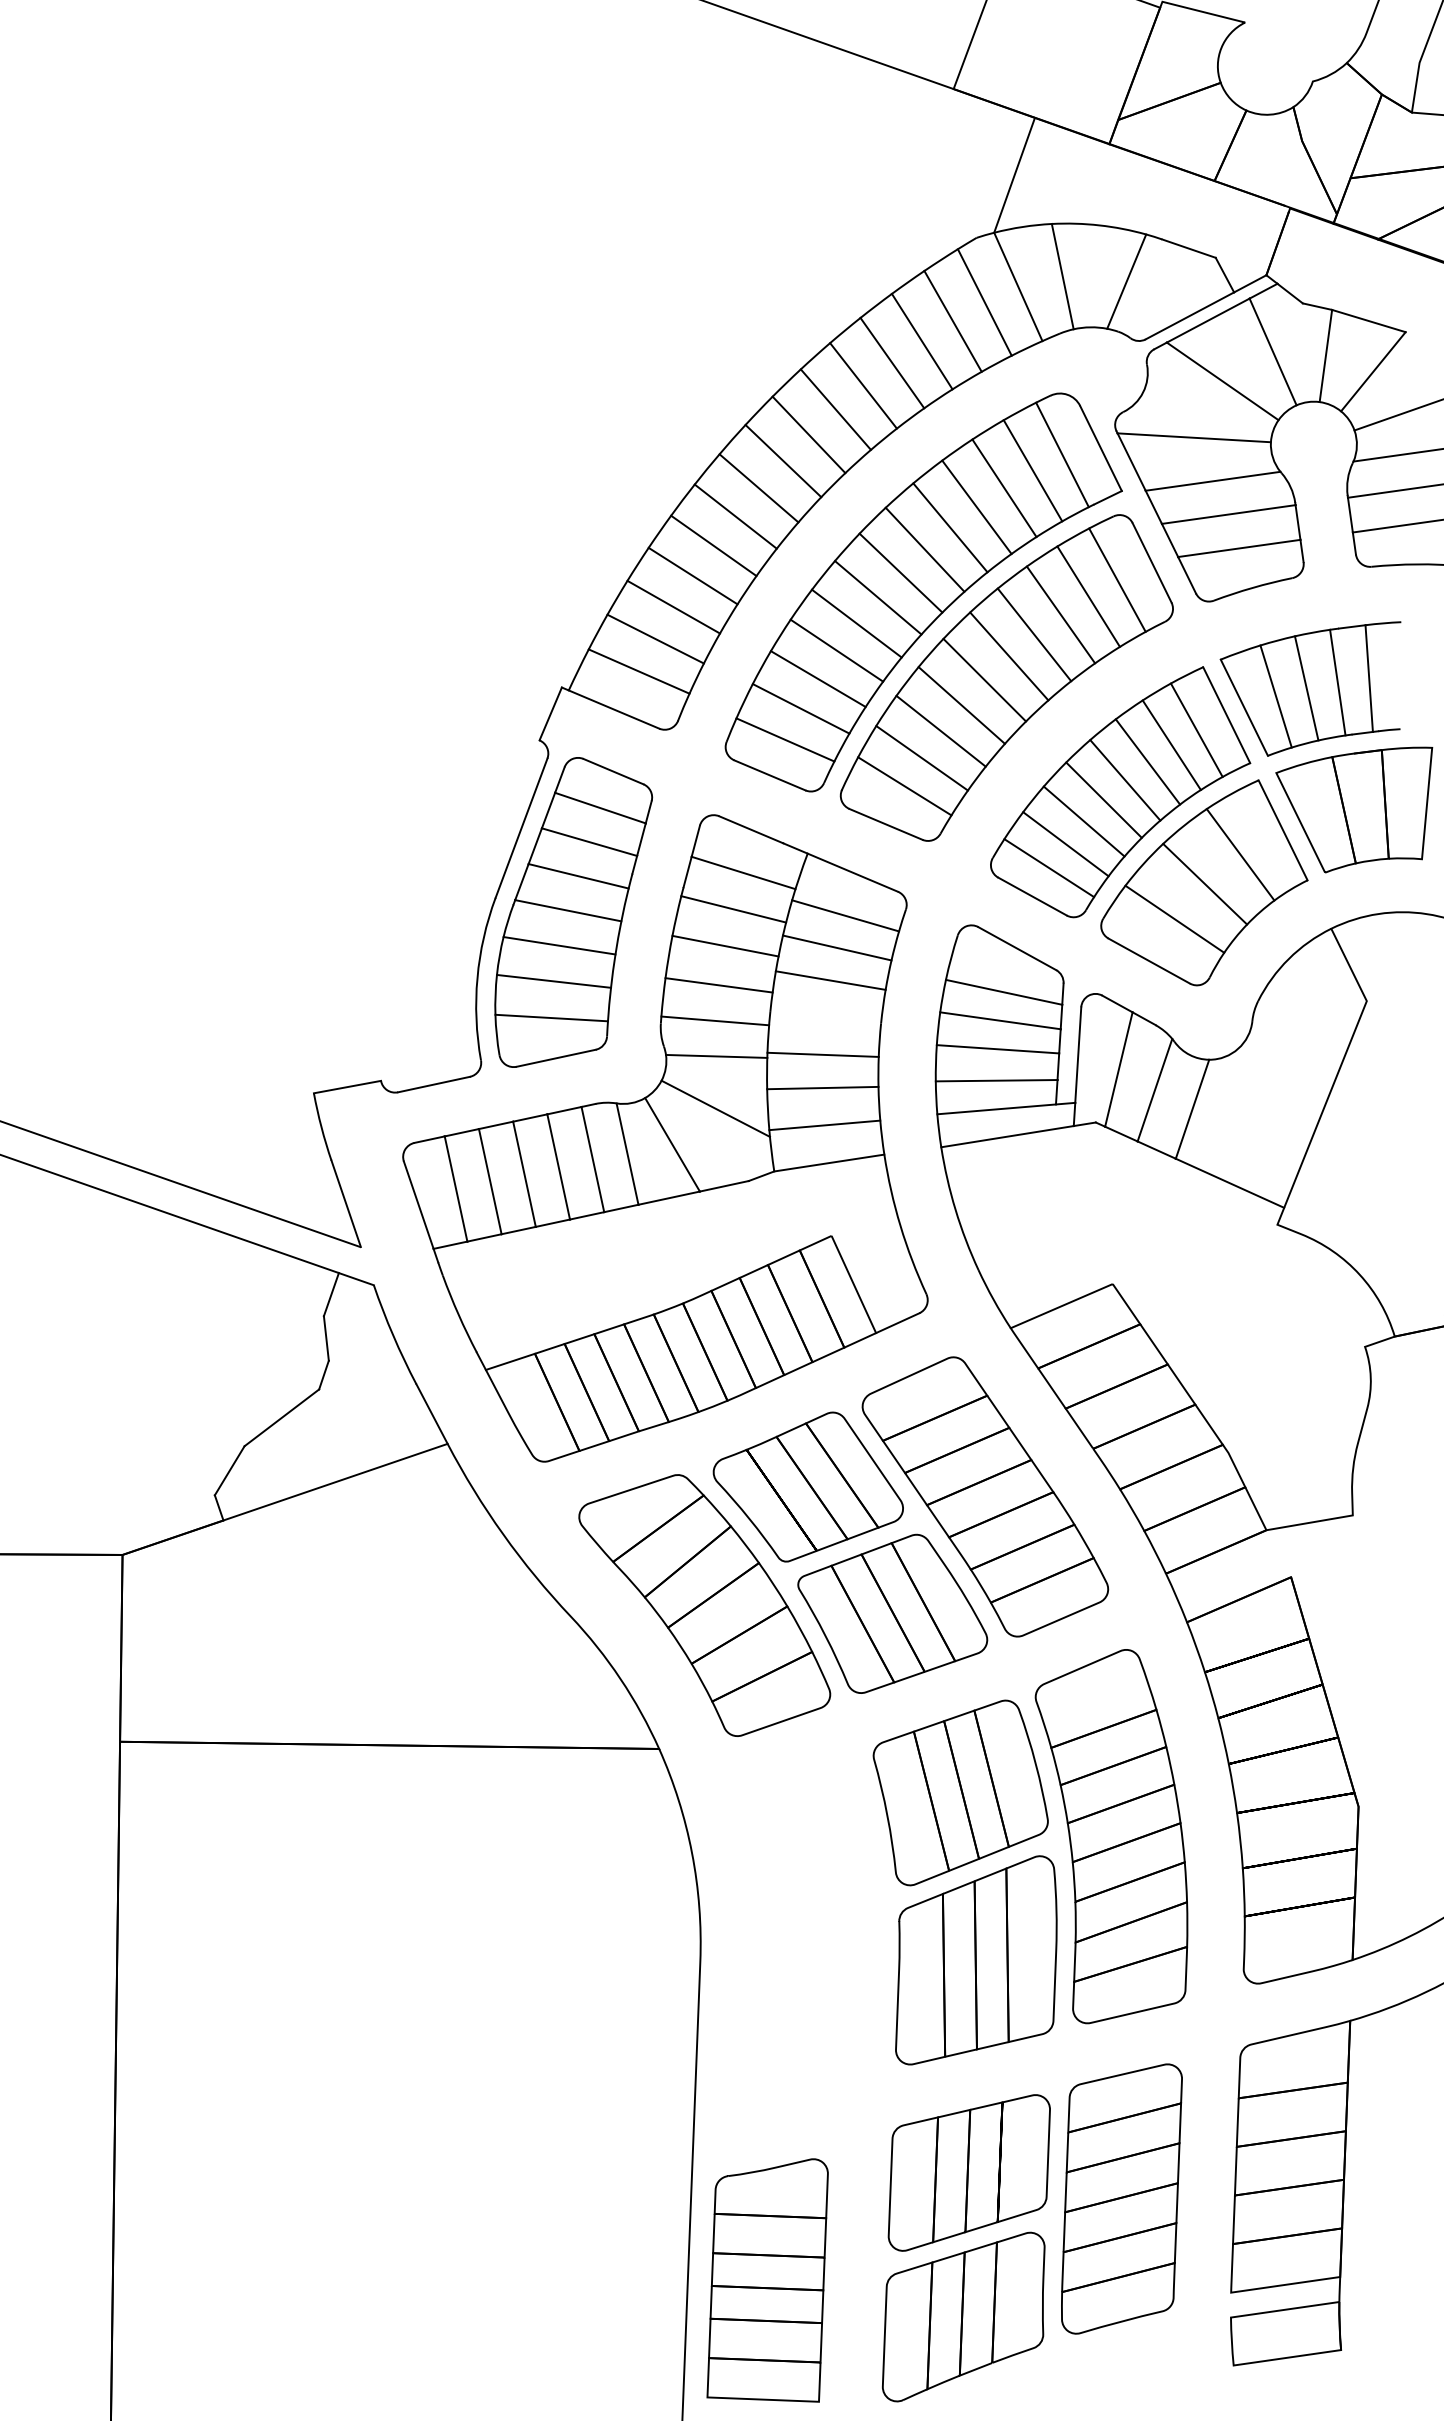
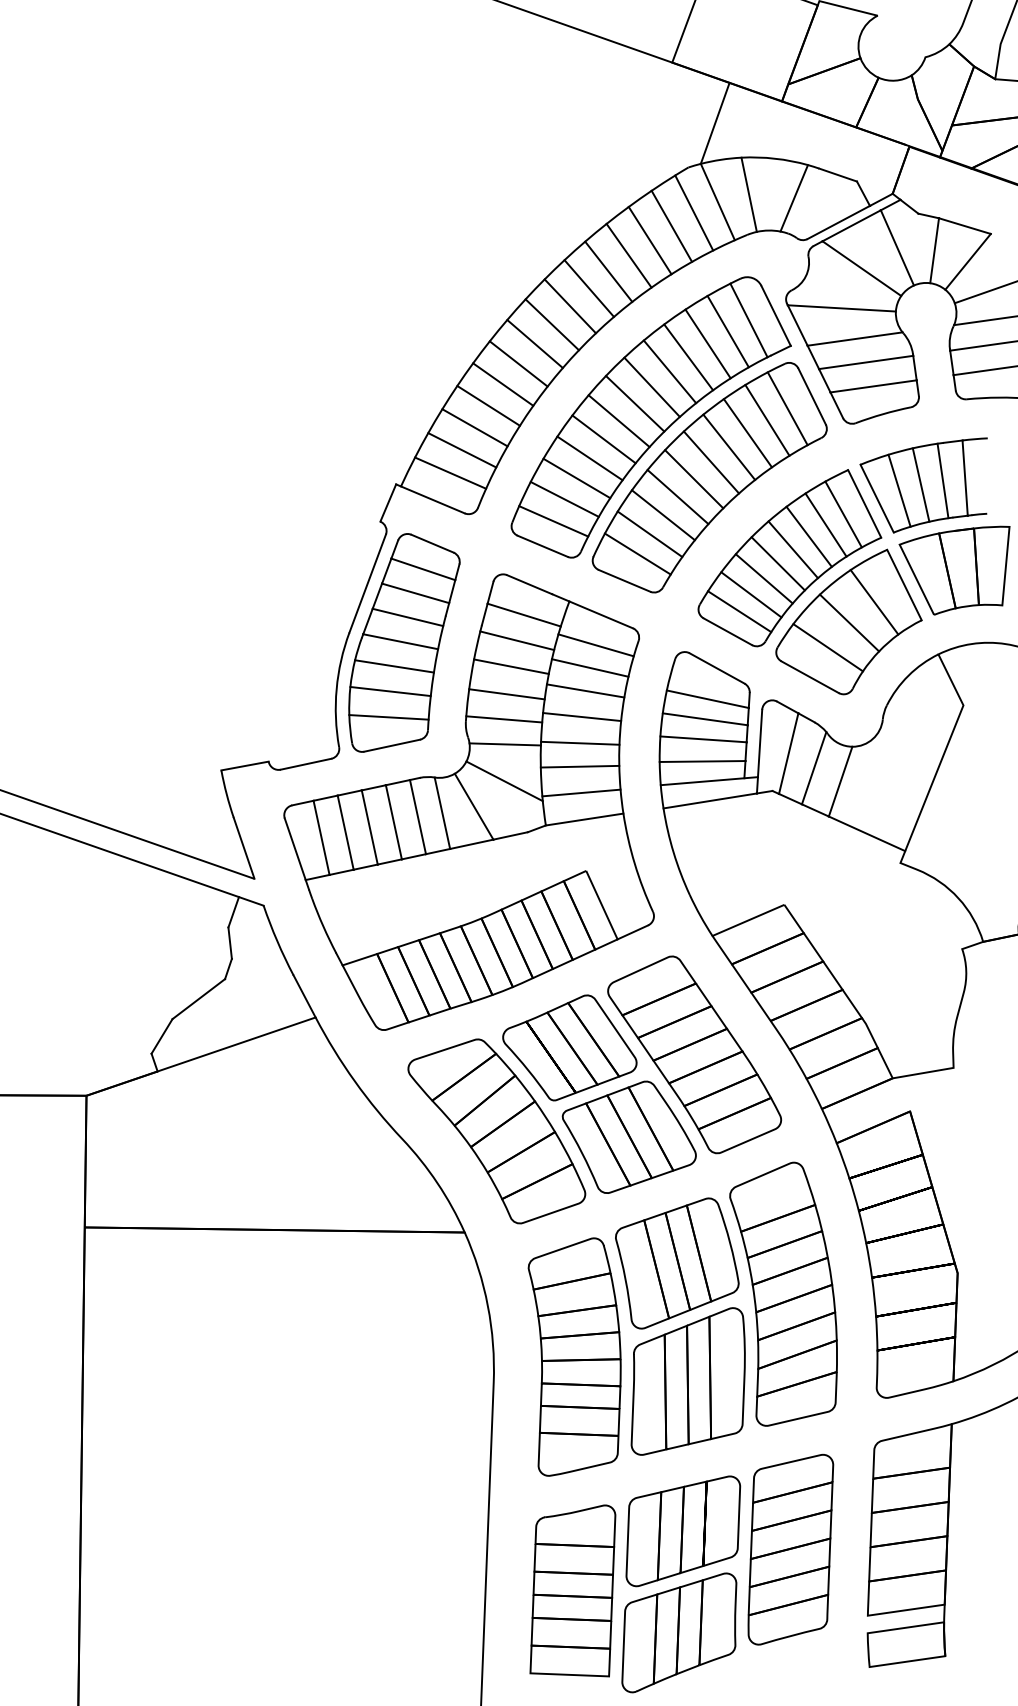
line: (825, 1017) -> (581, 716), added
part: (815, 1925) -> (574, 1356), added
part: (767, 2280) -> (572, 1590), moved

